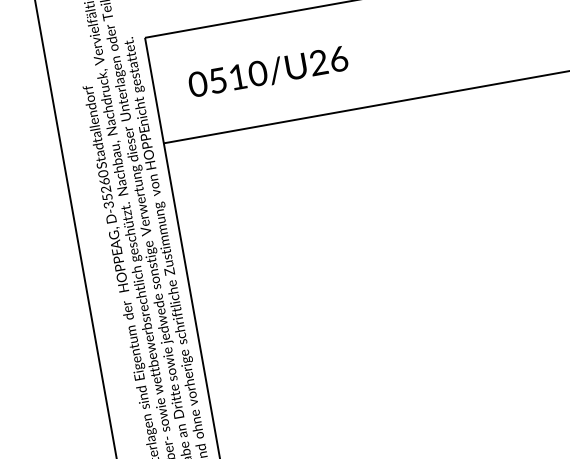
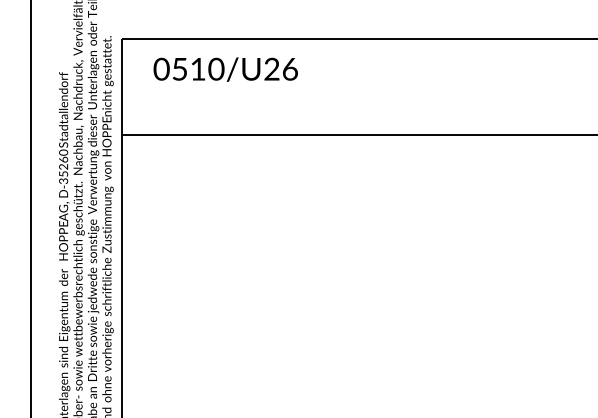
text: (267, 72) -> (225, 69), moved

